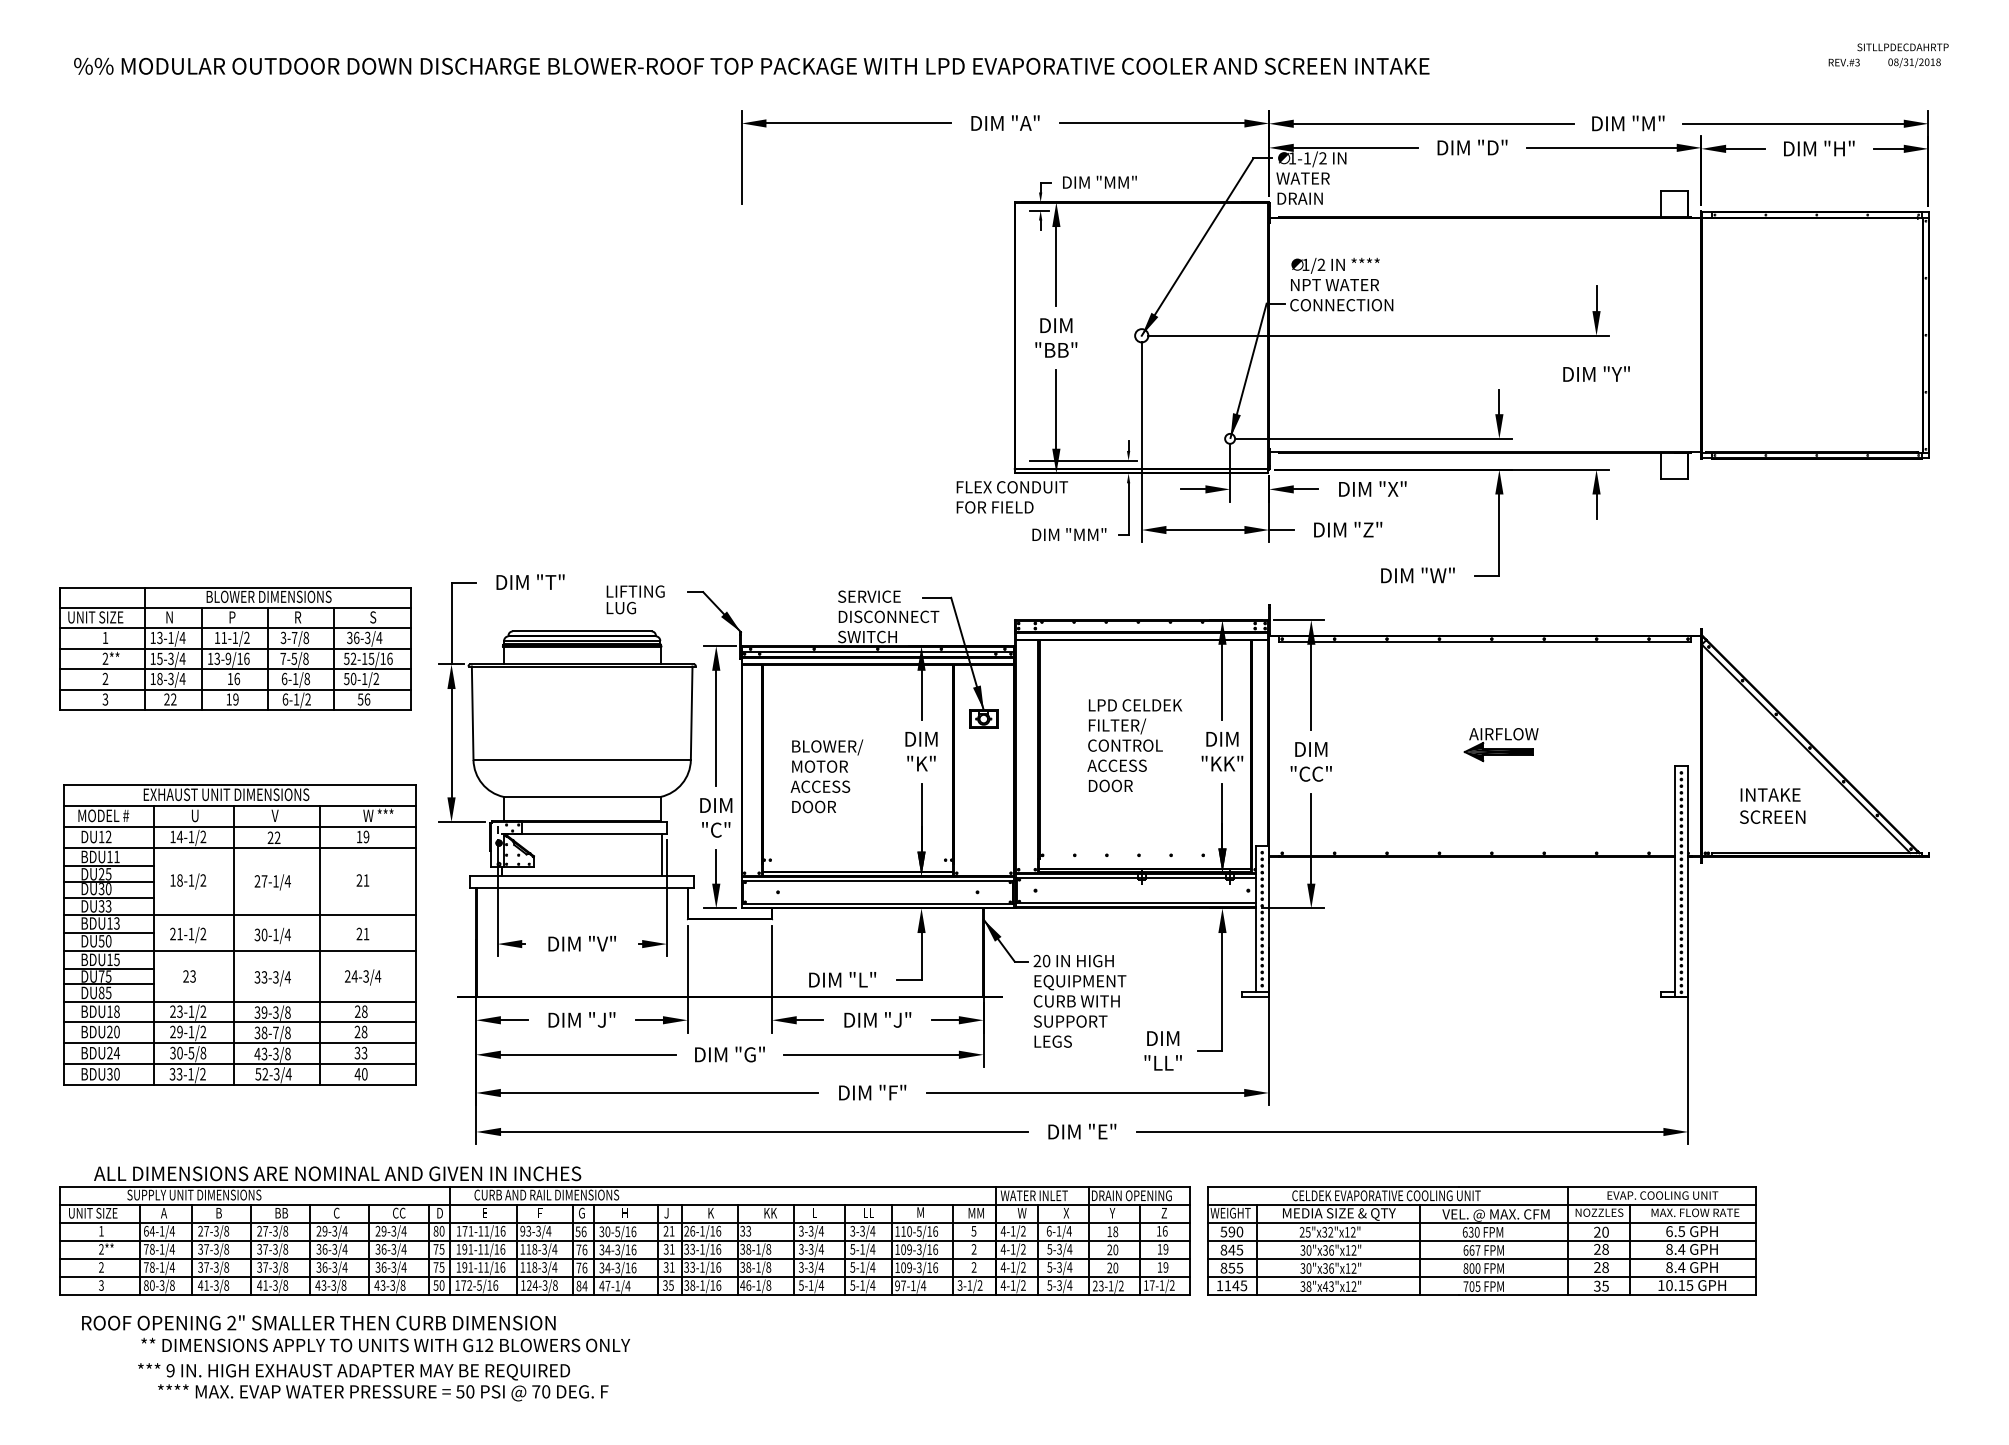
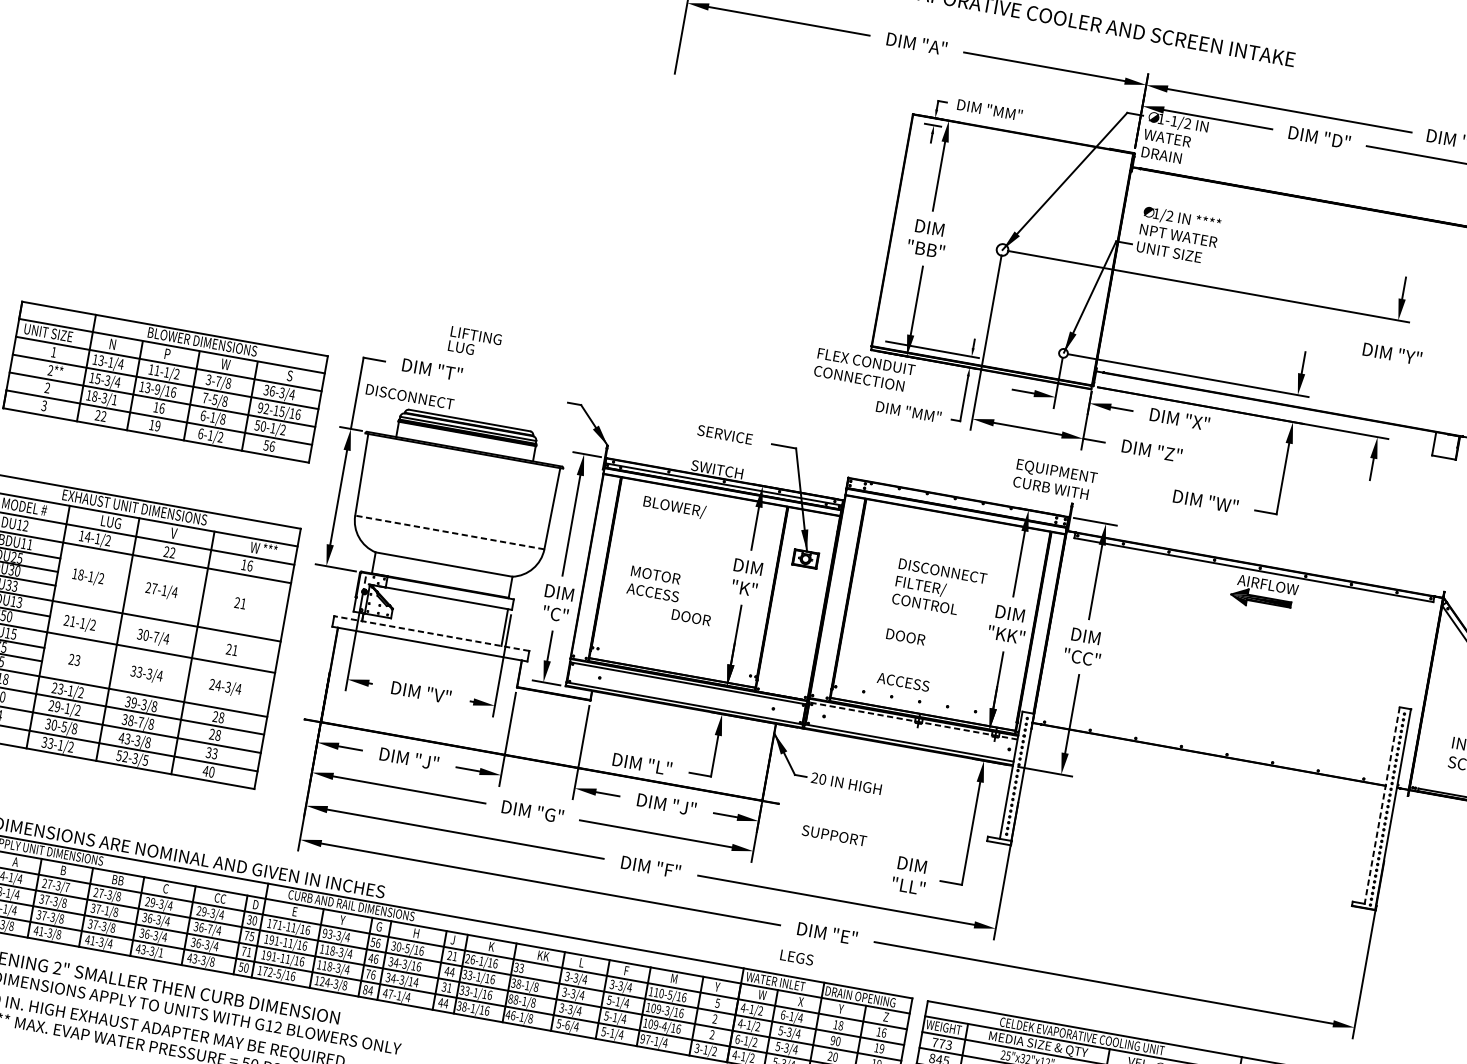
text: (1341, 305) -> (1181, 254), CONNECTION -> UNIT SIZE
text: (1007, 507) -> (859, 378), FOR FIELD -> CONNECTION
text: (635, 599) -> (474, 342), moved
text: (888, 616) -> (409, 396), moved
text: (299, 617) -> (225, 364), R -> W
text: (346, 658) -> (260, 407), 52-15/16 -> 92-15/16
text: (182, 678) -> (114, 399), 18-3/4 -> 18-3/1
text: (1139, 705) -> (943, 571), LPD CELDEK -> DISCONNECT
part: (1500, 745) -> (1263, 594), moved
text: (827, 747) -> (674, 507), moved
line: (582, 760) -> (450, 532), solid -> dashed
text: (1116, 765) -> (902, 681), moved
text: (813, 806) -> (690, 617), moved
text: (203, 815) -> (111, 522), U -> LUG
text: (366, 836) -> (250, 565), 19 -> 16
line: (581, 876) -> (431, 633), solid -> dashed
line: (1135, 878) -> (912, 721), solid -> dashed
line: (1674, 882) -> (1381, 808), solid -> dashed
text: (275, 934) -> (155, 636), 30-1/4 -> 30-7/4
text: (1079, 991) -> (1054, 479), moved
text: (1052, 1041) -> (796, 957), moved
text: (288, 1074) -> (145, 760), 52-3/4 -> 52-3/5
text: (869, 1212) -> (629, 970), LL -> F
text: (539, 1213) -> (342, 920), F -> Y
text: (975, 1213) -> (721, 988), MM -> Y
text: (226, 1230) -> (67, 886), 27-3/8 -> 27-3/7
text: (435, 1231) -> (249, 920), 80 -> 30
text: (1231, 1231) -> (941, 1043), 590 -> 773
text: (275, 1249) -> (107, 910), 37-3/8 -> 37-1/8
text: (393, 1249) -> (209, 929), 36-3/4 -> 36-7/4
text: (578, 1249) -> (370, 957), 76 -> 46
text: (668, 1249) -> (449, 971), 31 -> 44
text: (1109, 1250) -> (832, 1041), 20 -> 90
text: (441, 1267) -> (248, 952), 75 -> 71
text: (633, 1267) -> (415, 982), 34-3/16 -> 34-3/14
text: (742, 1267) -> (510, 998), 38-1/8 -> 88-1/8
text: (918, 1267) -> (663, 1026), 109-3/16 -> 109-4/16
text: (1003, 1267) -> (737, 1039), 4-1/2 -> 6-1/2
text: (285, 1285) -> (110, 943), 41-3/8 -> 41-3/4
text: (343, 1285) -> (160, 952), 43-3/8 -> 43-3/1
text: (668, 1285) -> (443, 1003), 35 -> 44
text: (810, 1285) -> (567, 1025), 5-1/4 -> 5-6/4

